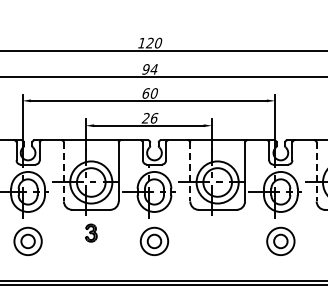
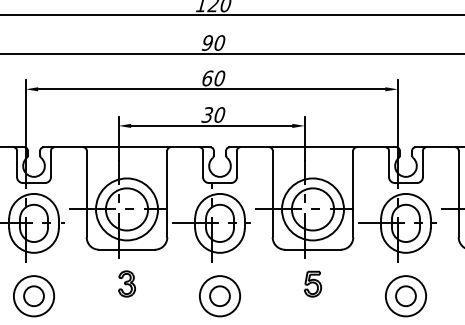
text: (153, 69) -> (218, 43), 94 -> 90
text: (149, 118) -> (212, 115), 26 -> 30
line: (63, 172) -> (86, 194), dashed -> solid
line: (190, 172) -> (273, 194), dashed -> solid
line: (316, 172) -> (458, 194), dashed -> solid
part: (217, 232) -> (312, 283), added

